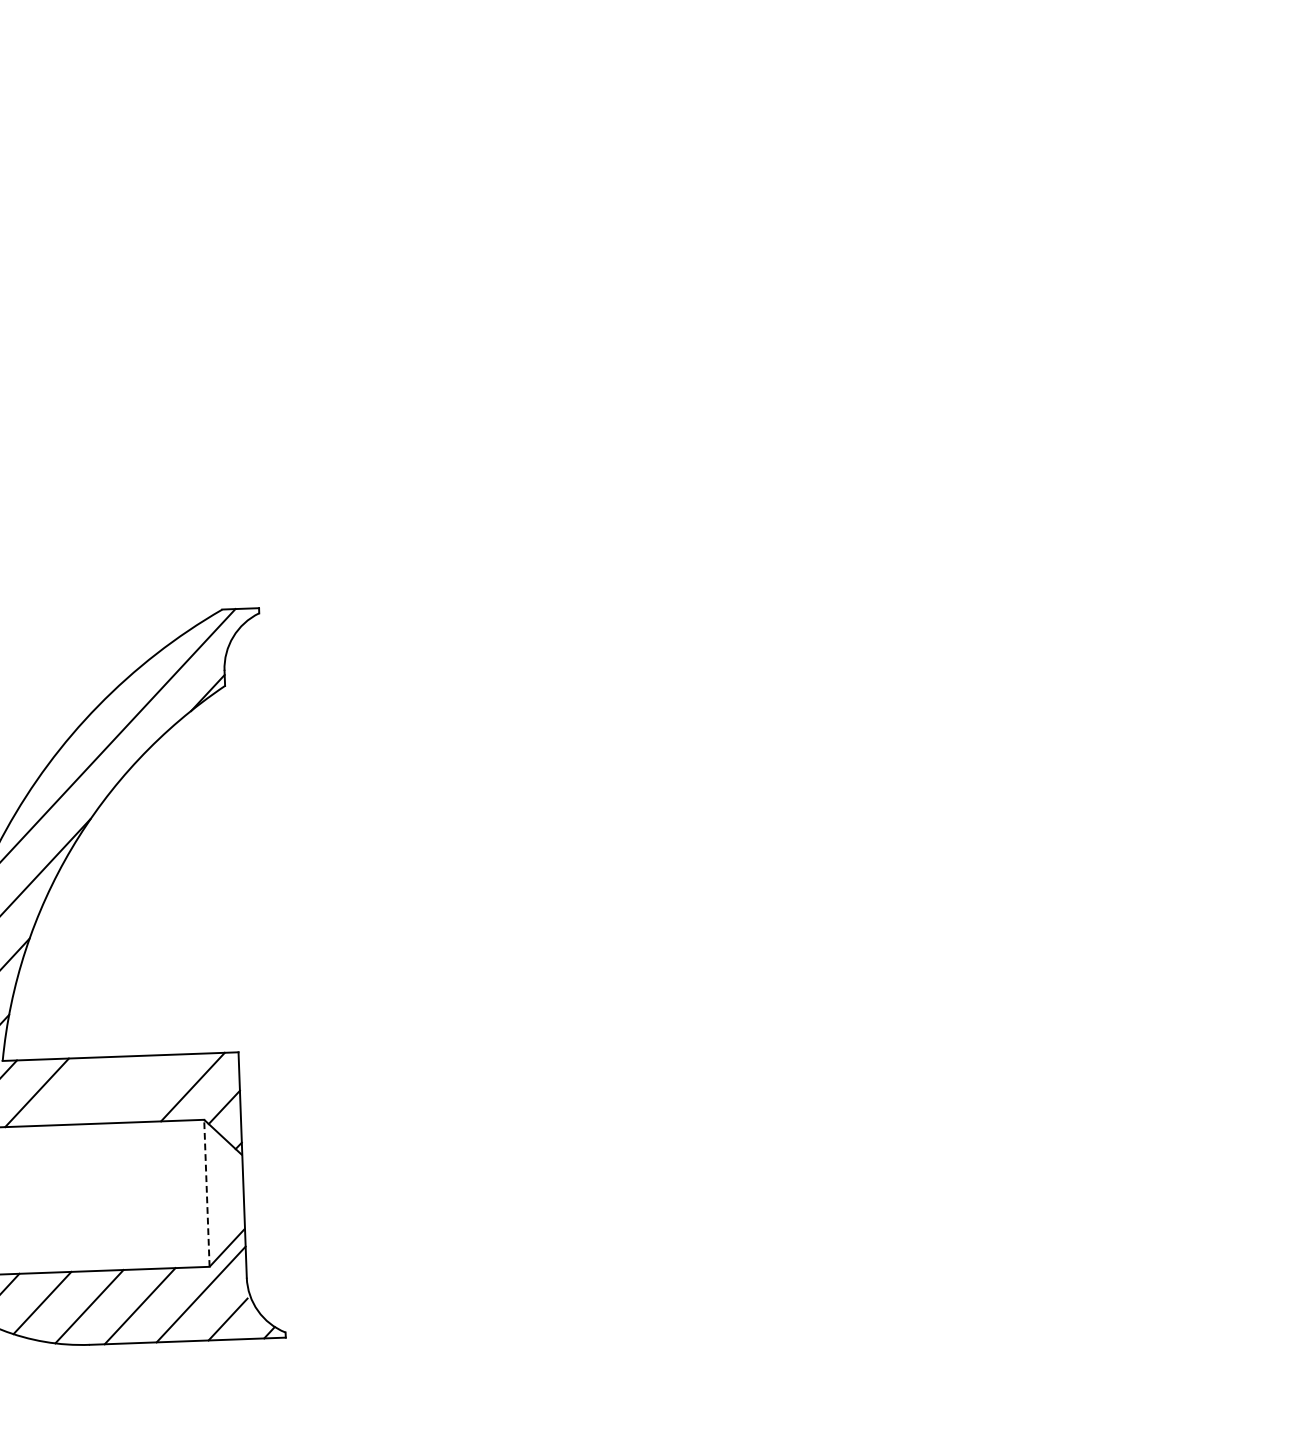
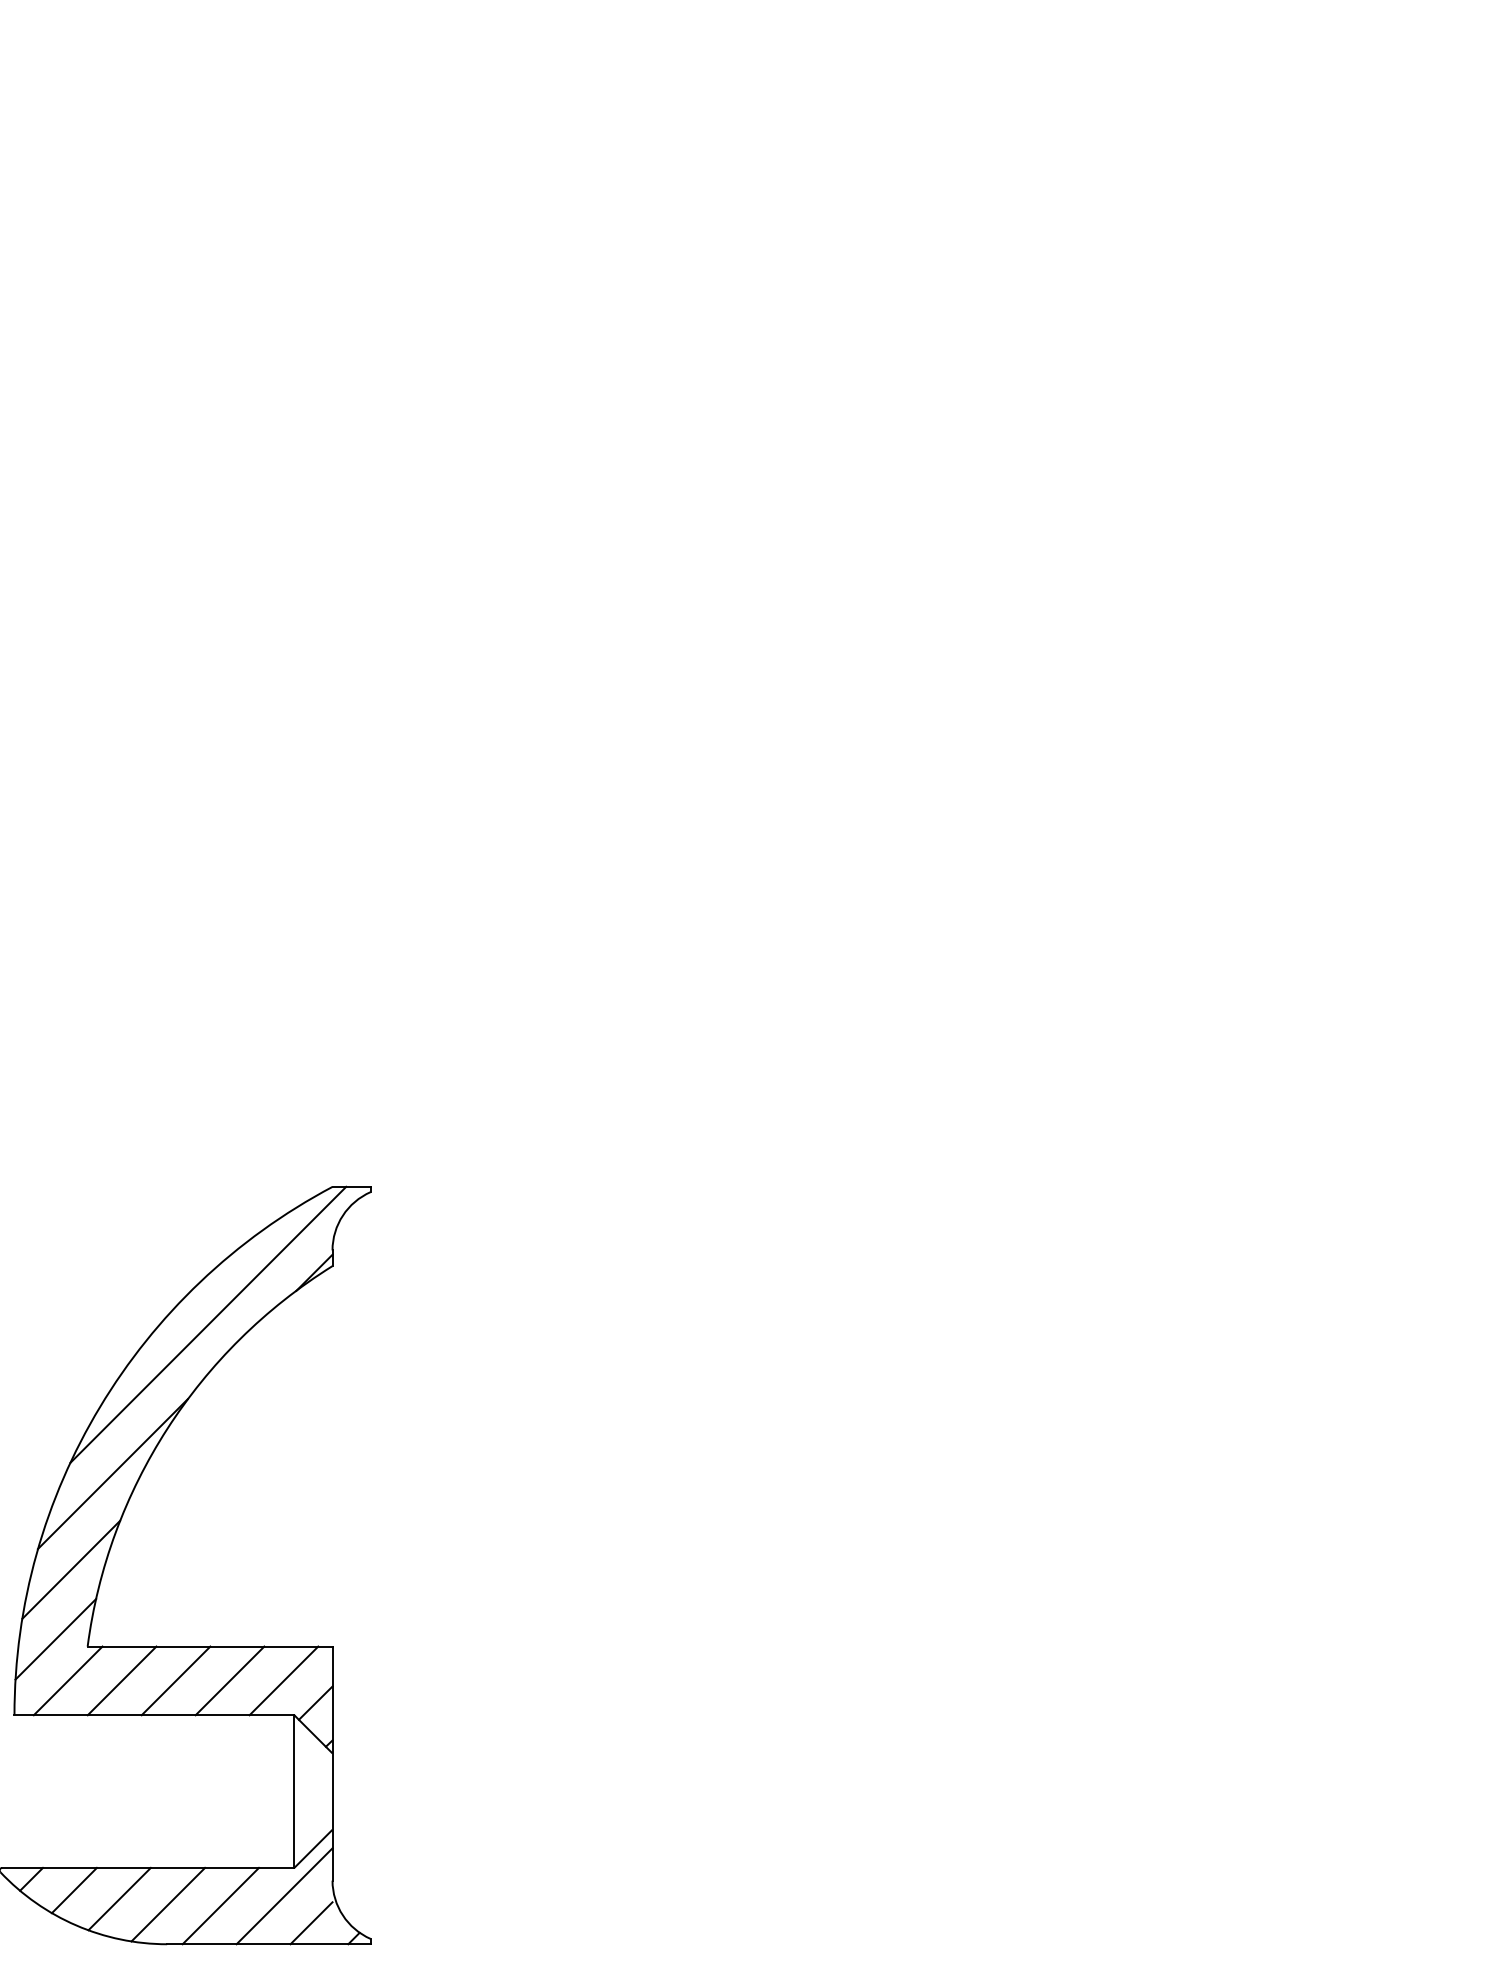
line: (140, 1088) -> (229, 1680), added
line: (88, 1090) -> (175, 1680), added
line: (207, 1193) -> (294, 1791), dashed -> solid

